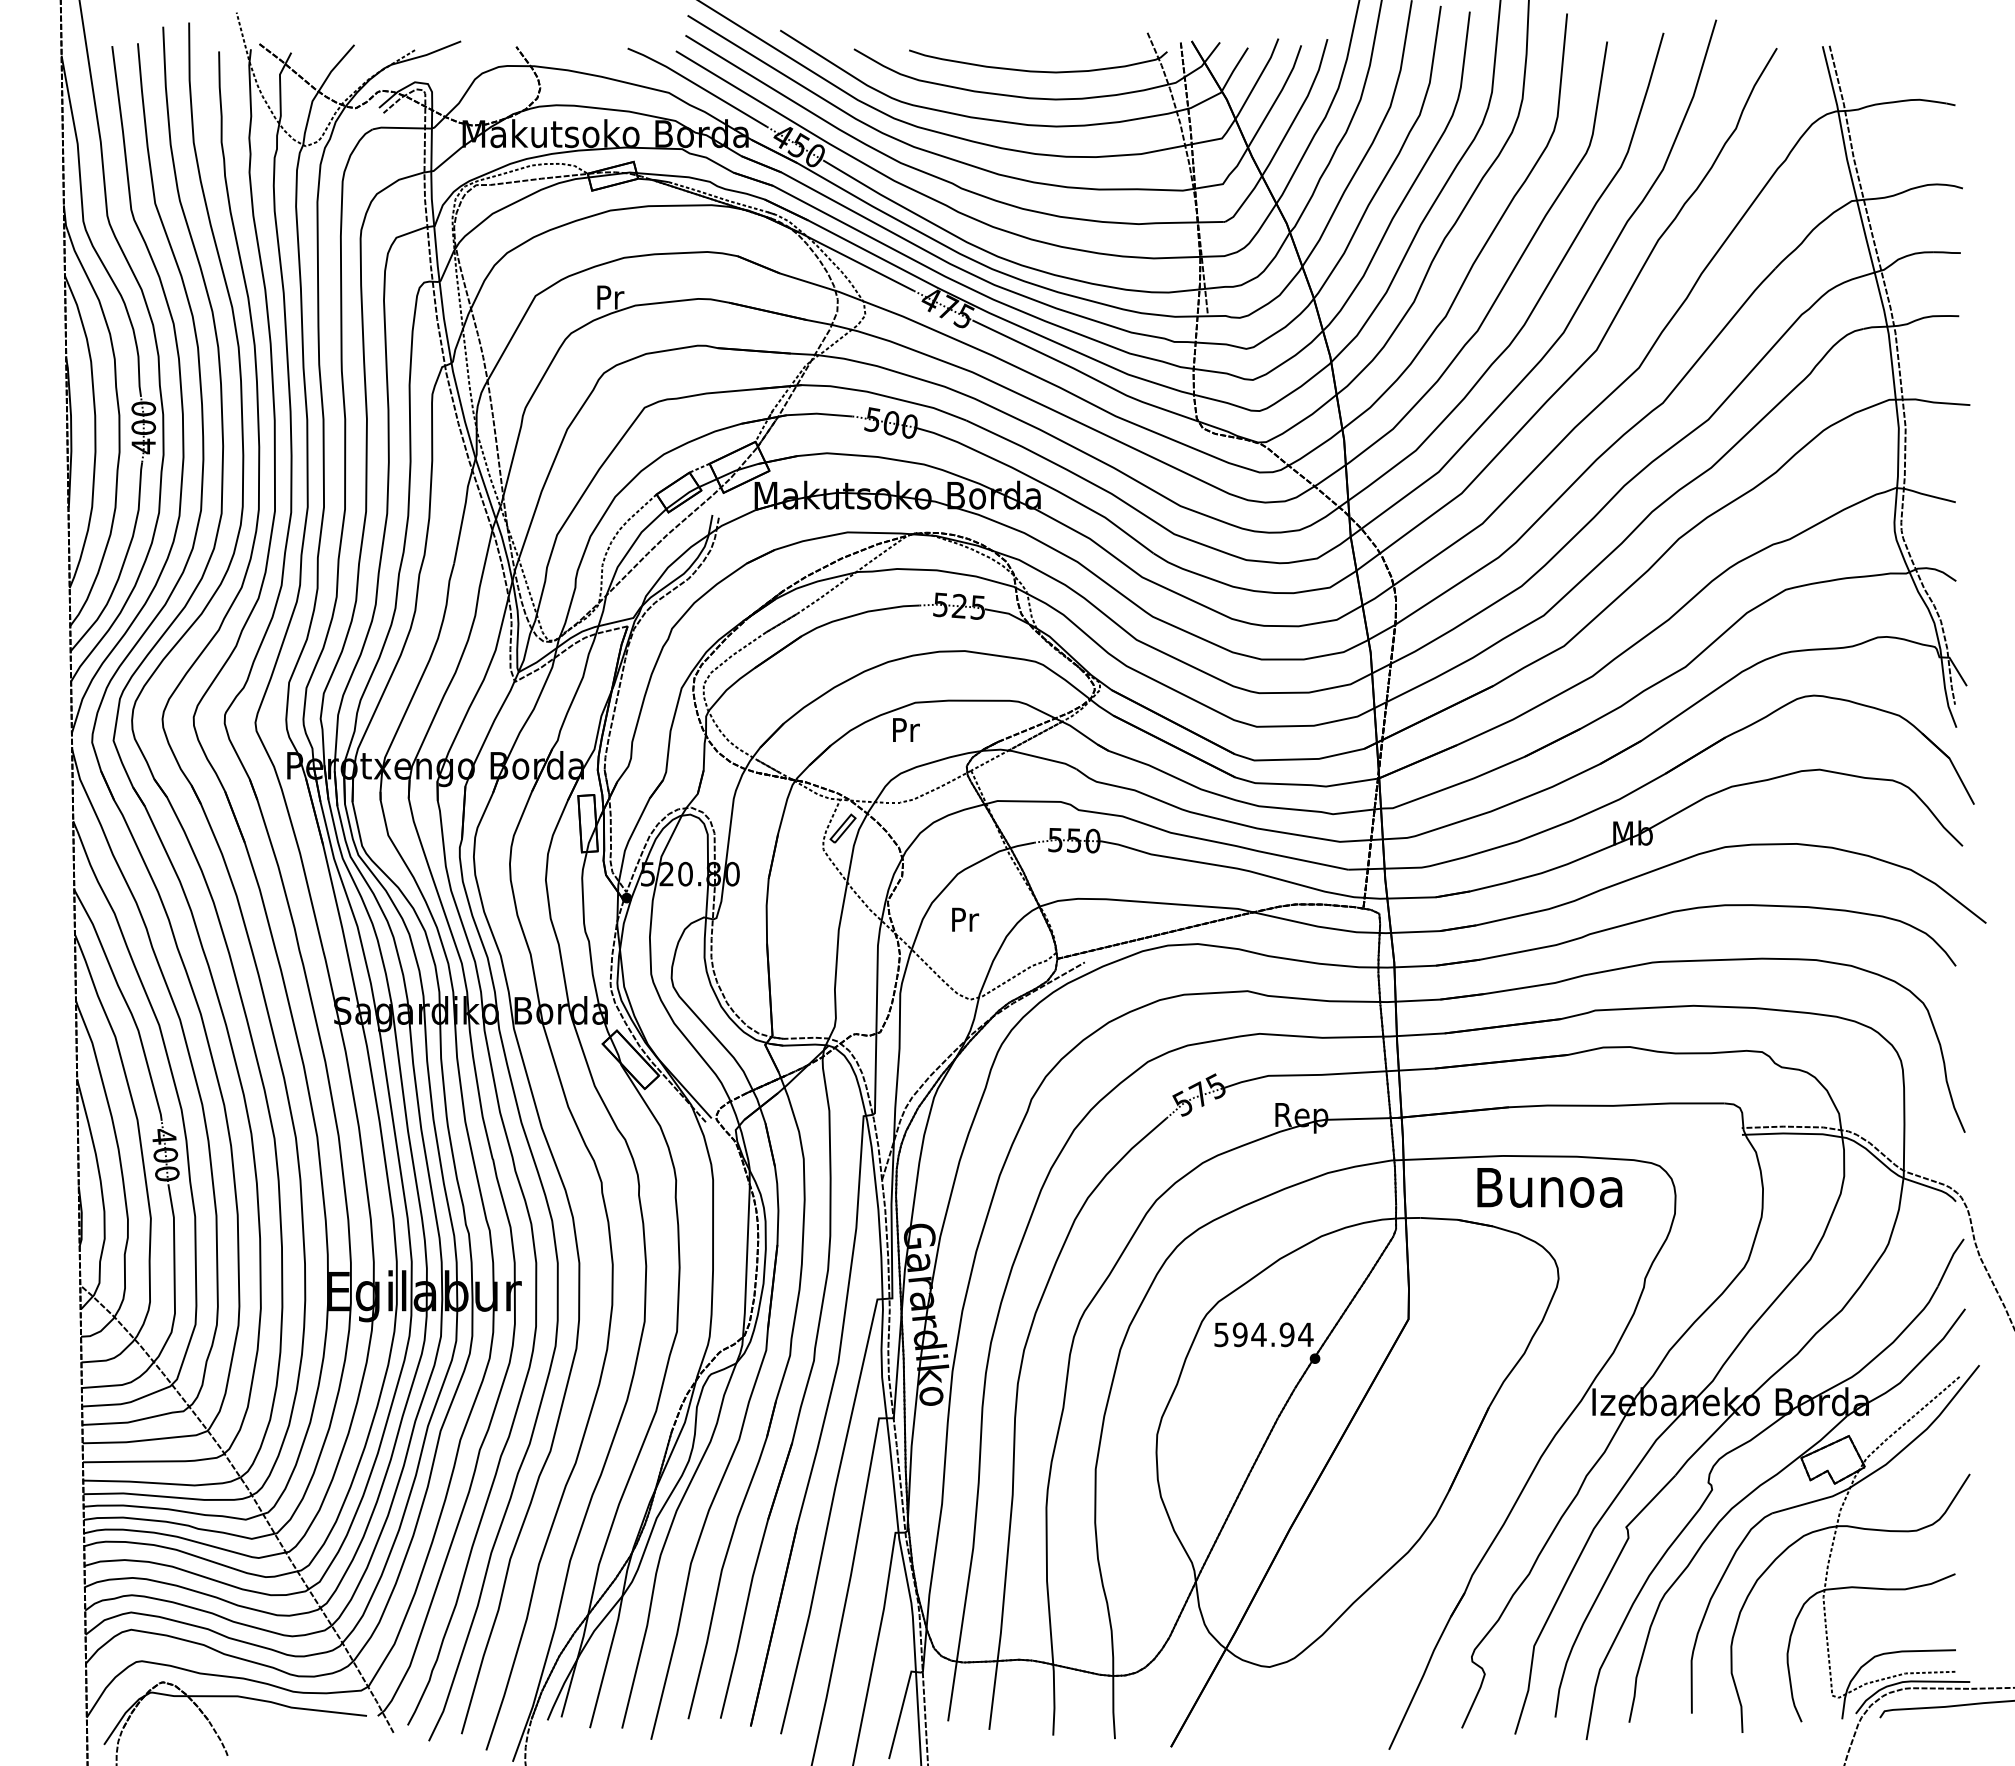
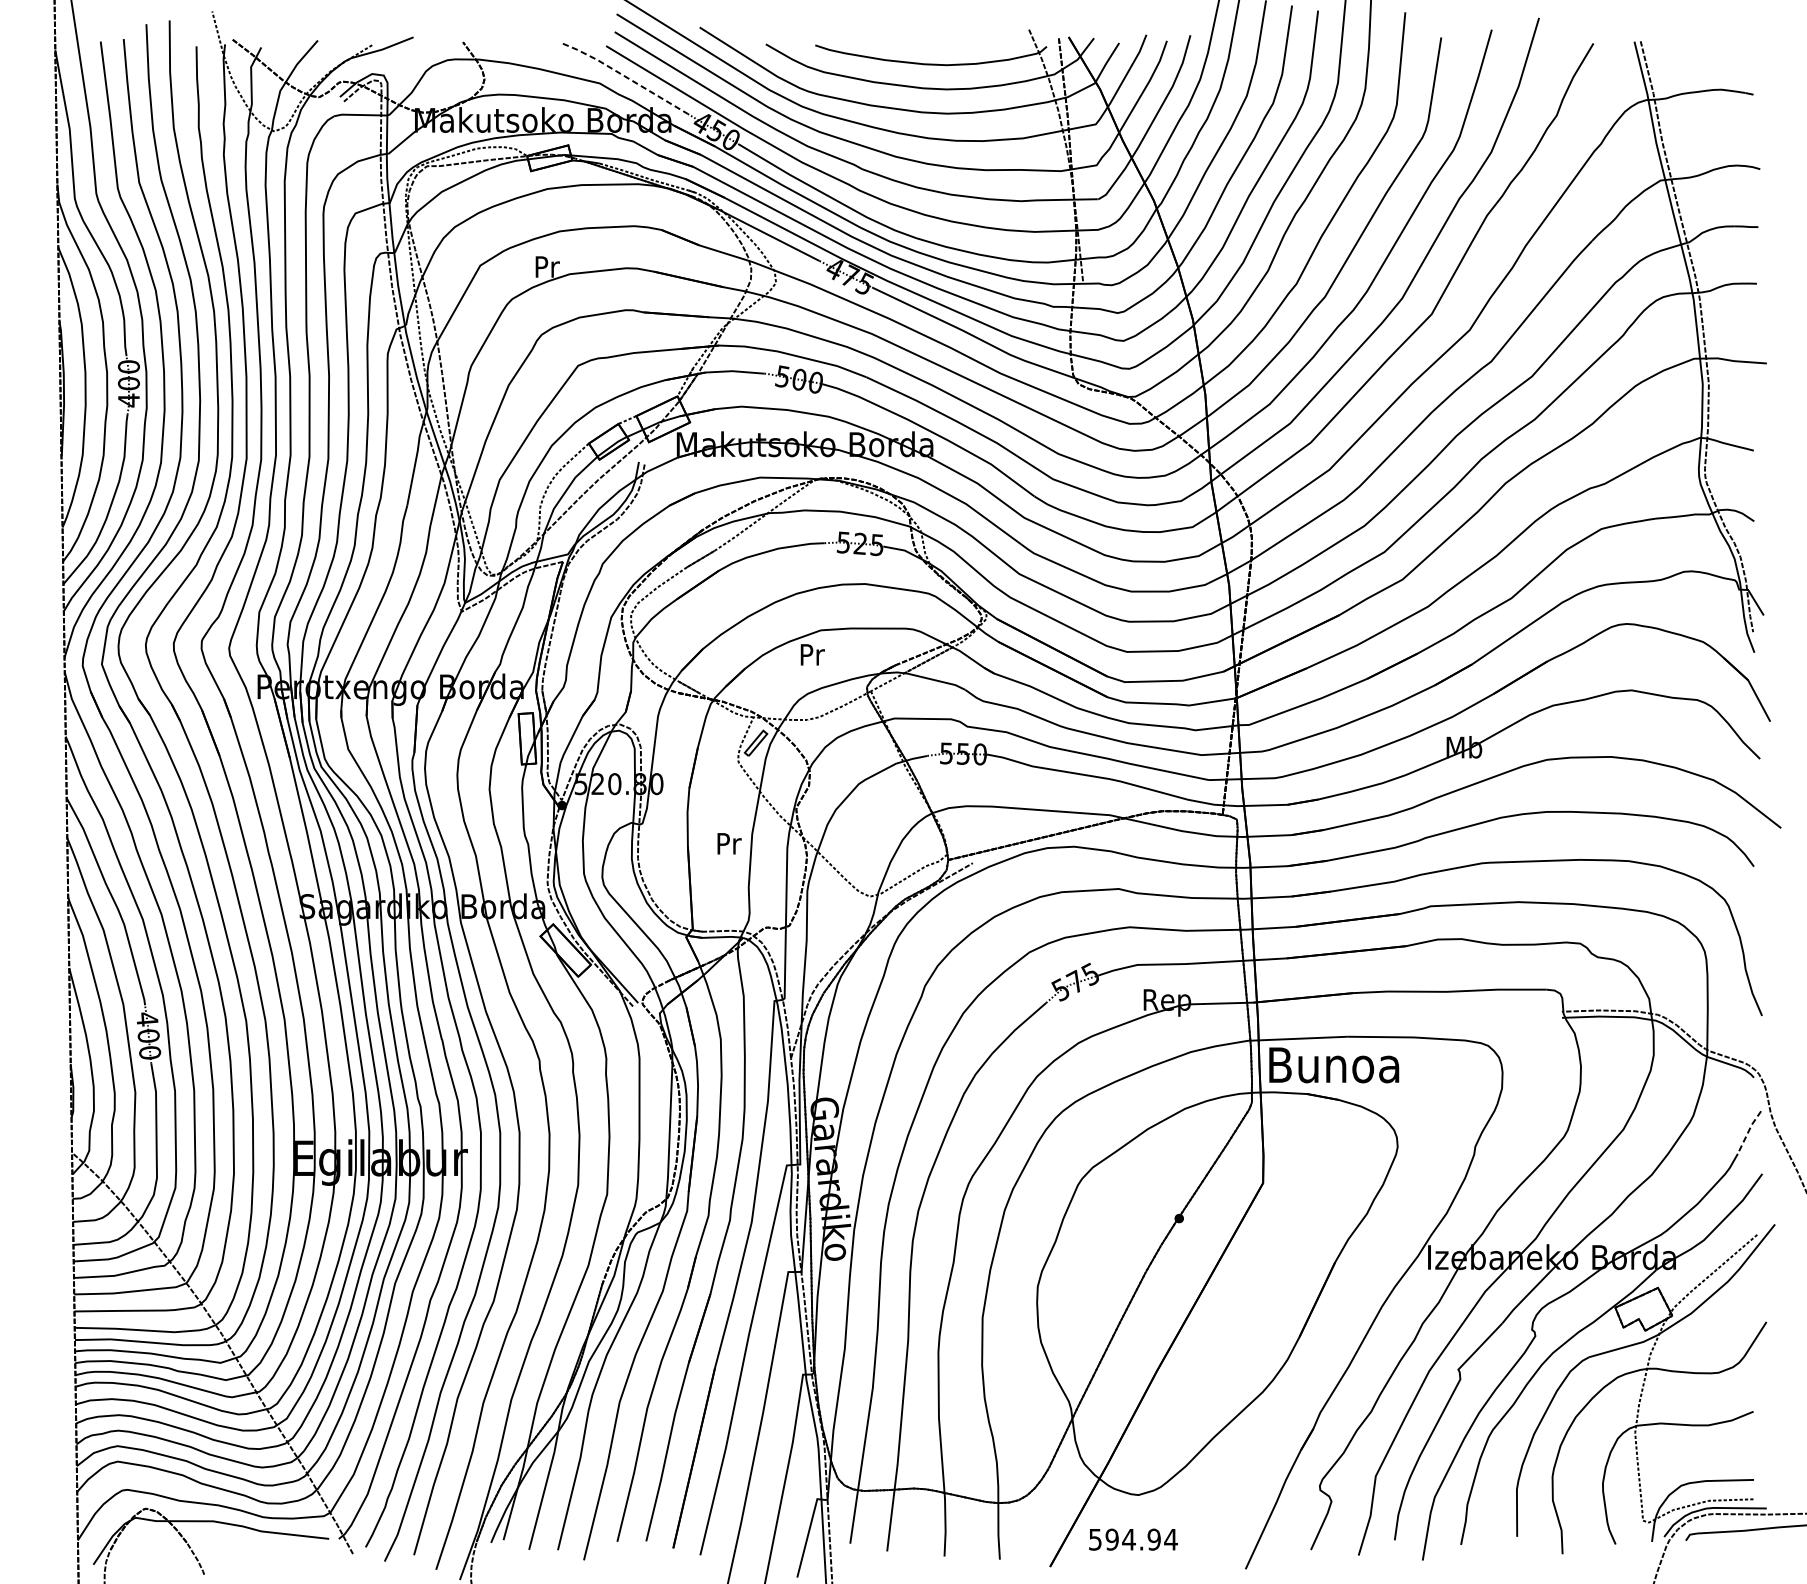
line: (697, 85) -> (625, 76), solid -> dashed
text: (965, 919) -> (729, 843), moved
text: (1549, 1187) -> (1333, 1065), moved
line: (1949, 1261) -> (1748, 1131), solid -> dashed
text: (1263, 1334) -> (1133, 1539), moved

